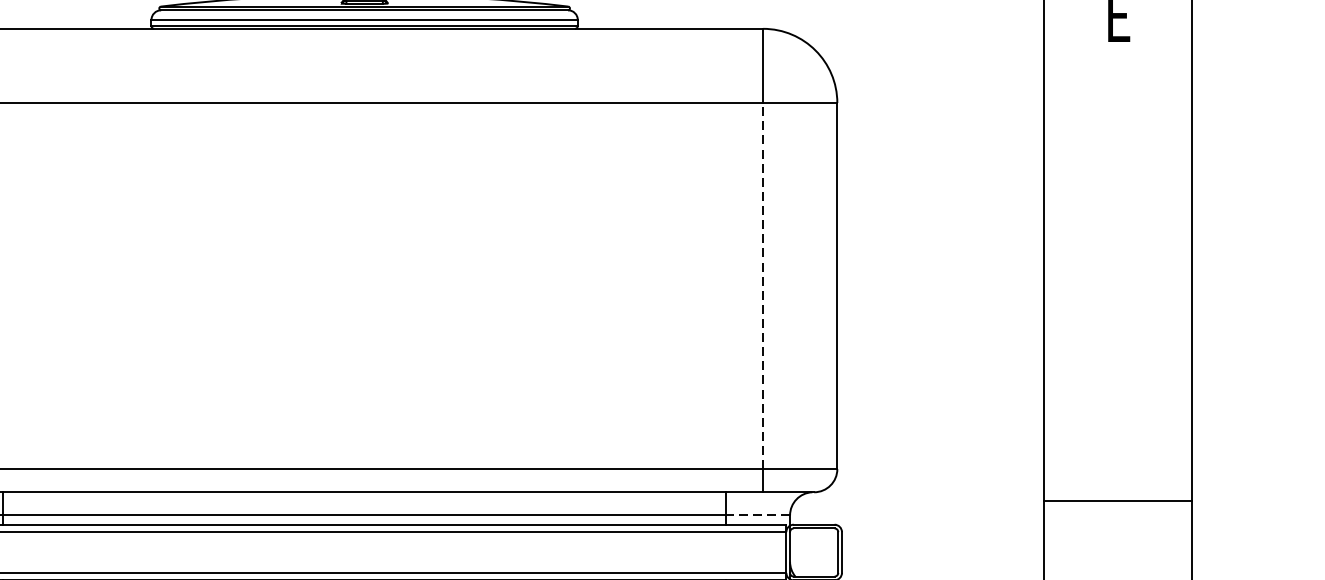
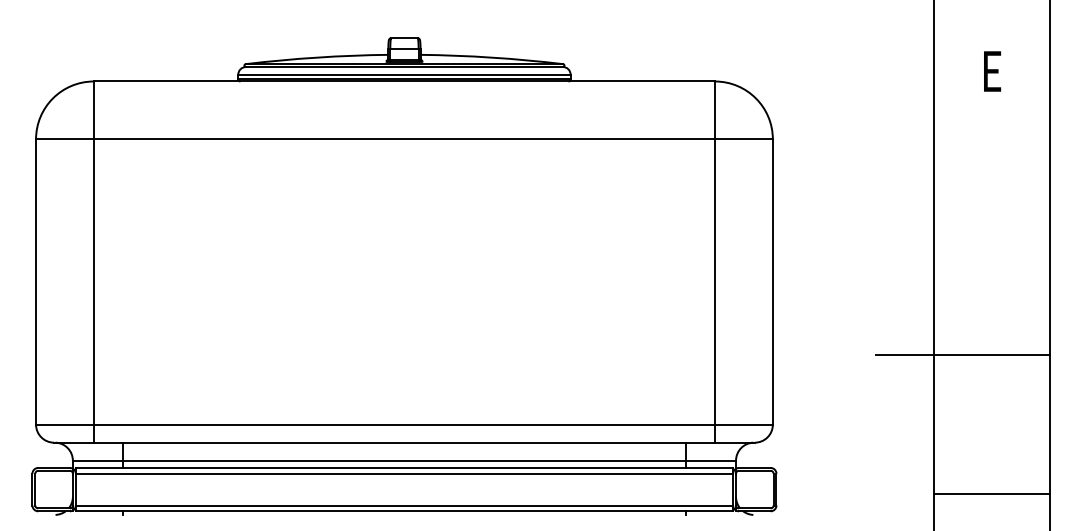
line: (763, 285) -> (715, 281), dashed -> solid
line: (1080, 380) -> (962, 355), added
line: (1117, 501) -> (991, 493), moved
line: (758, 515) -> (711, 460), dashed -> solid

